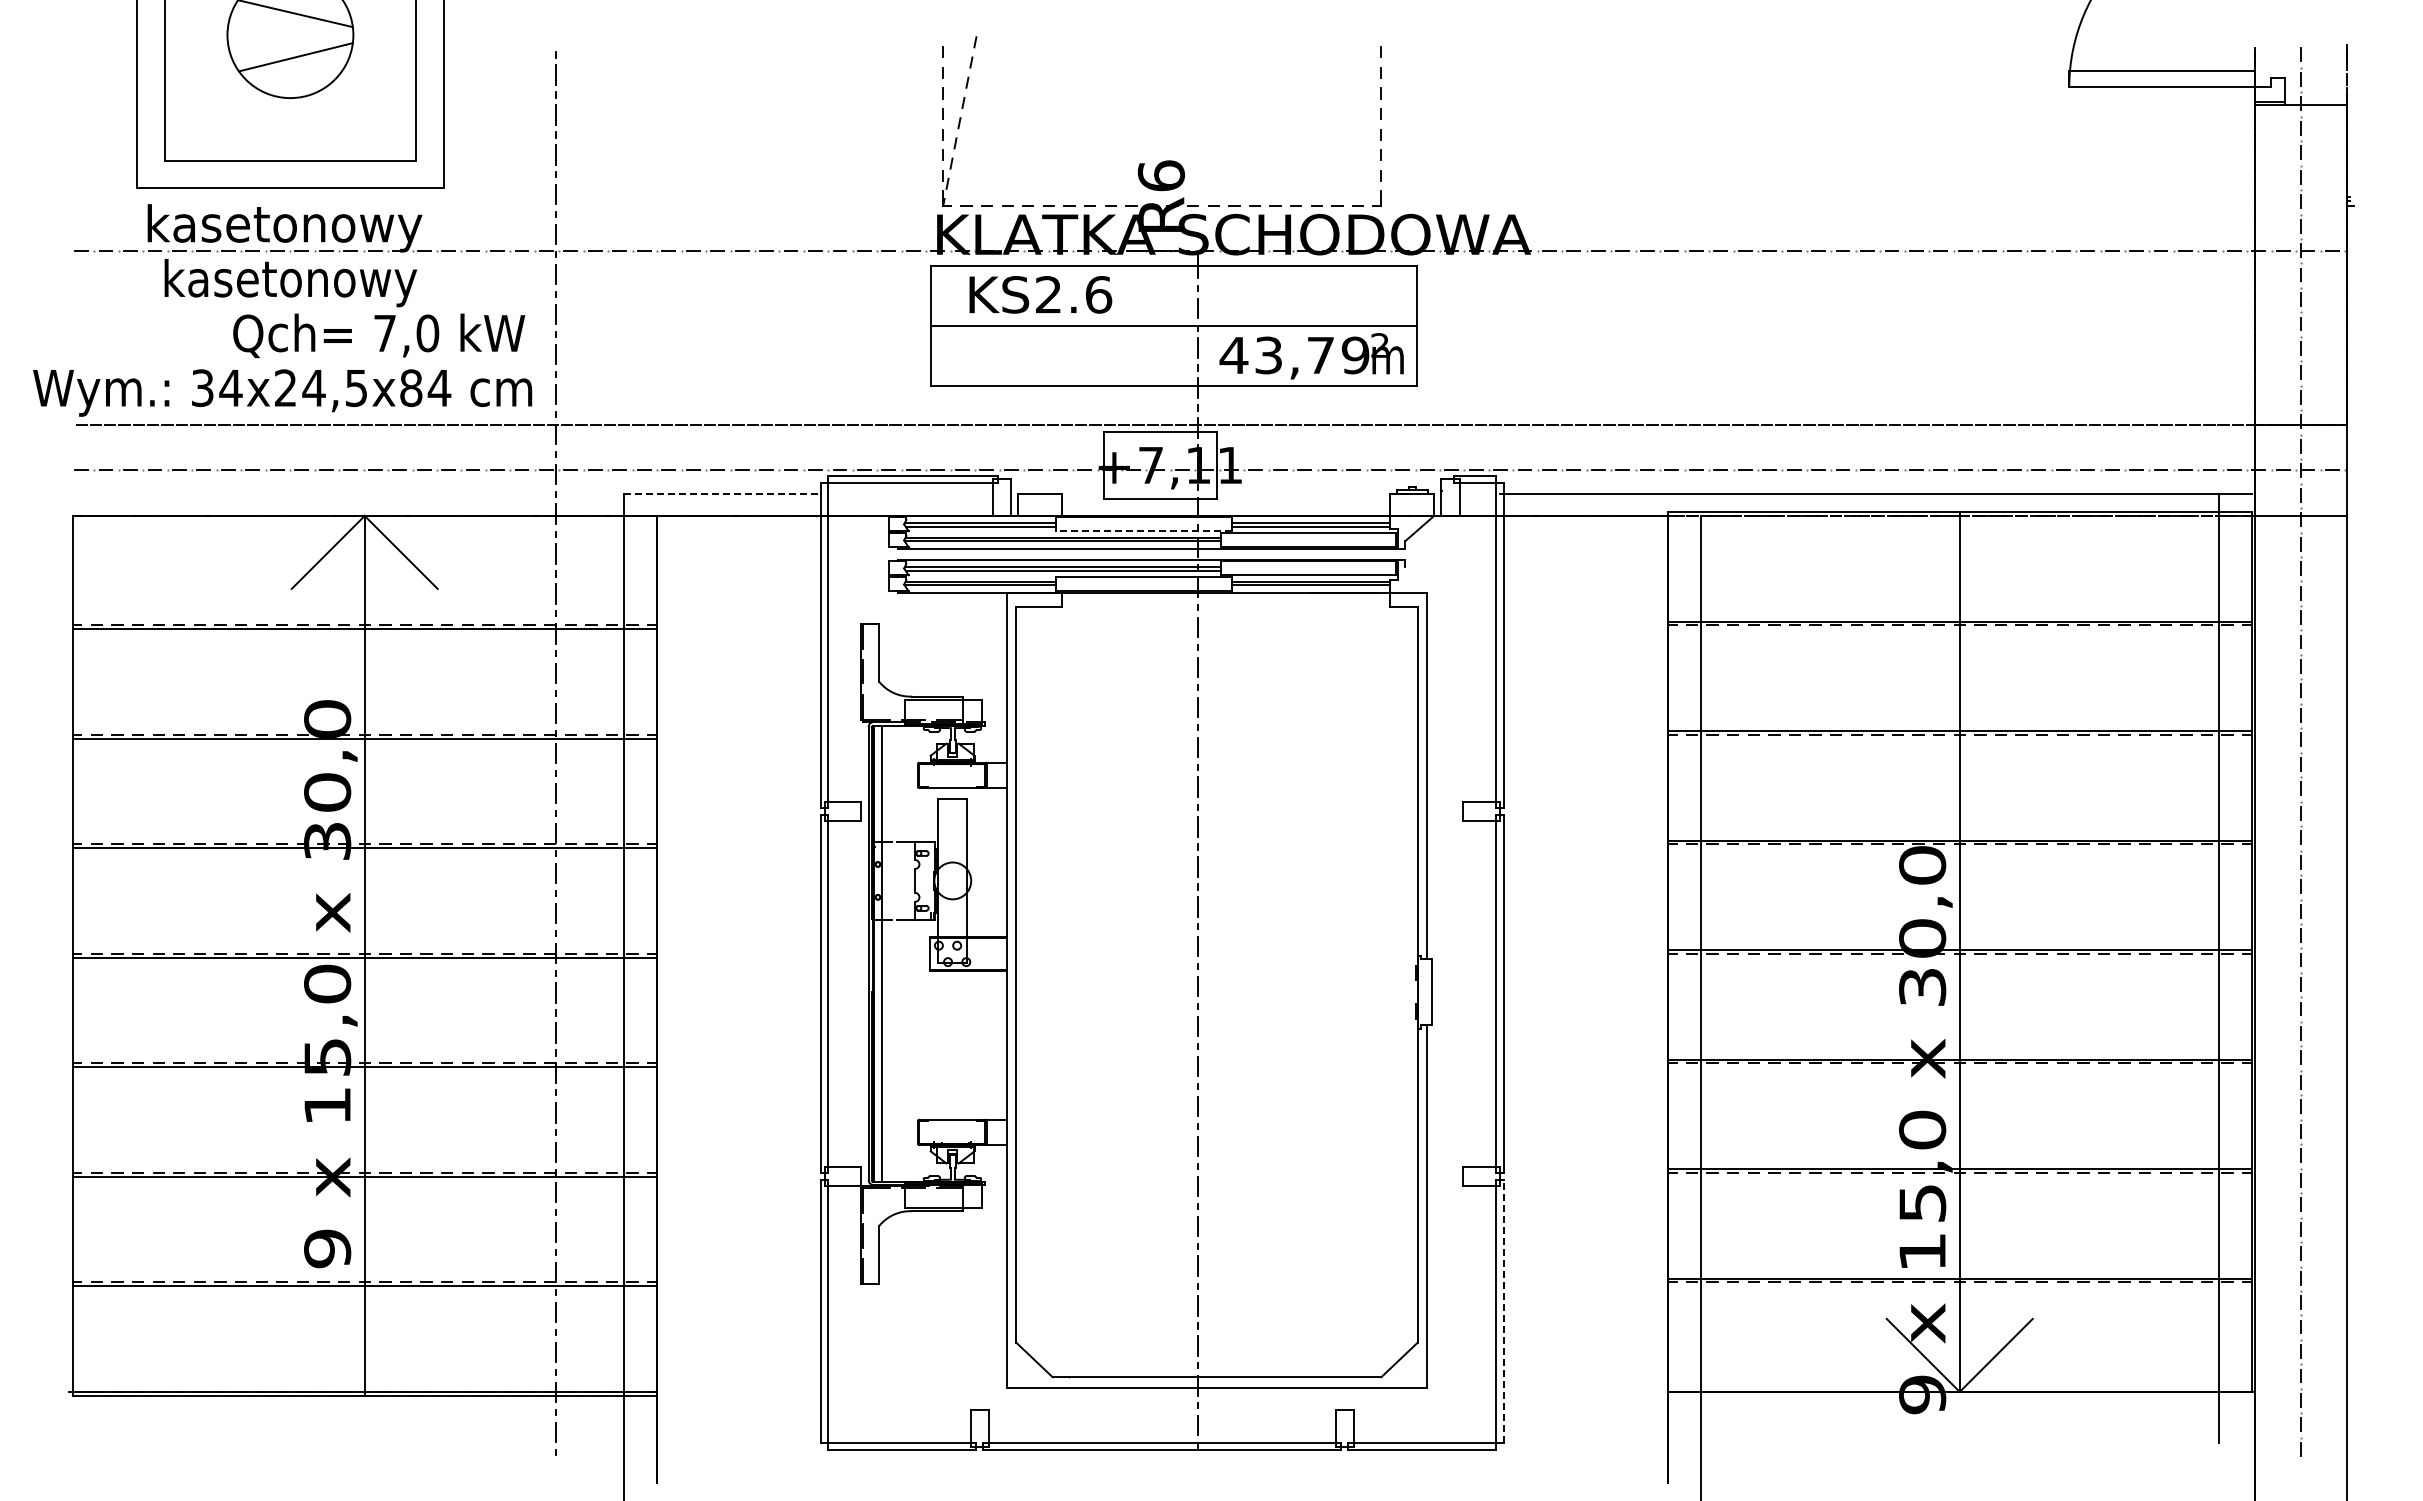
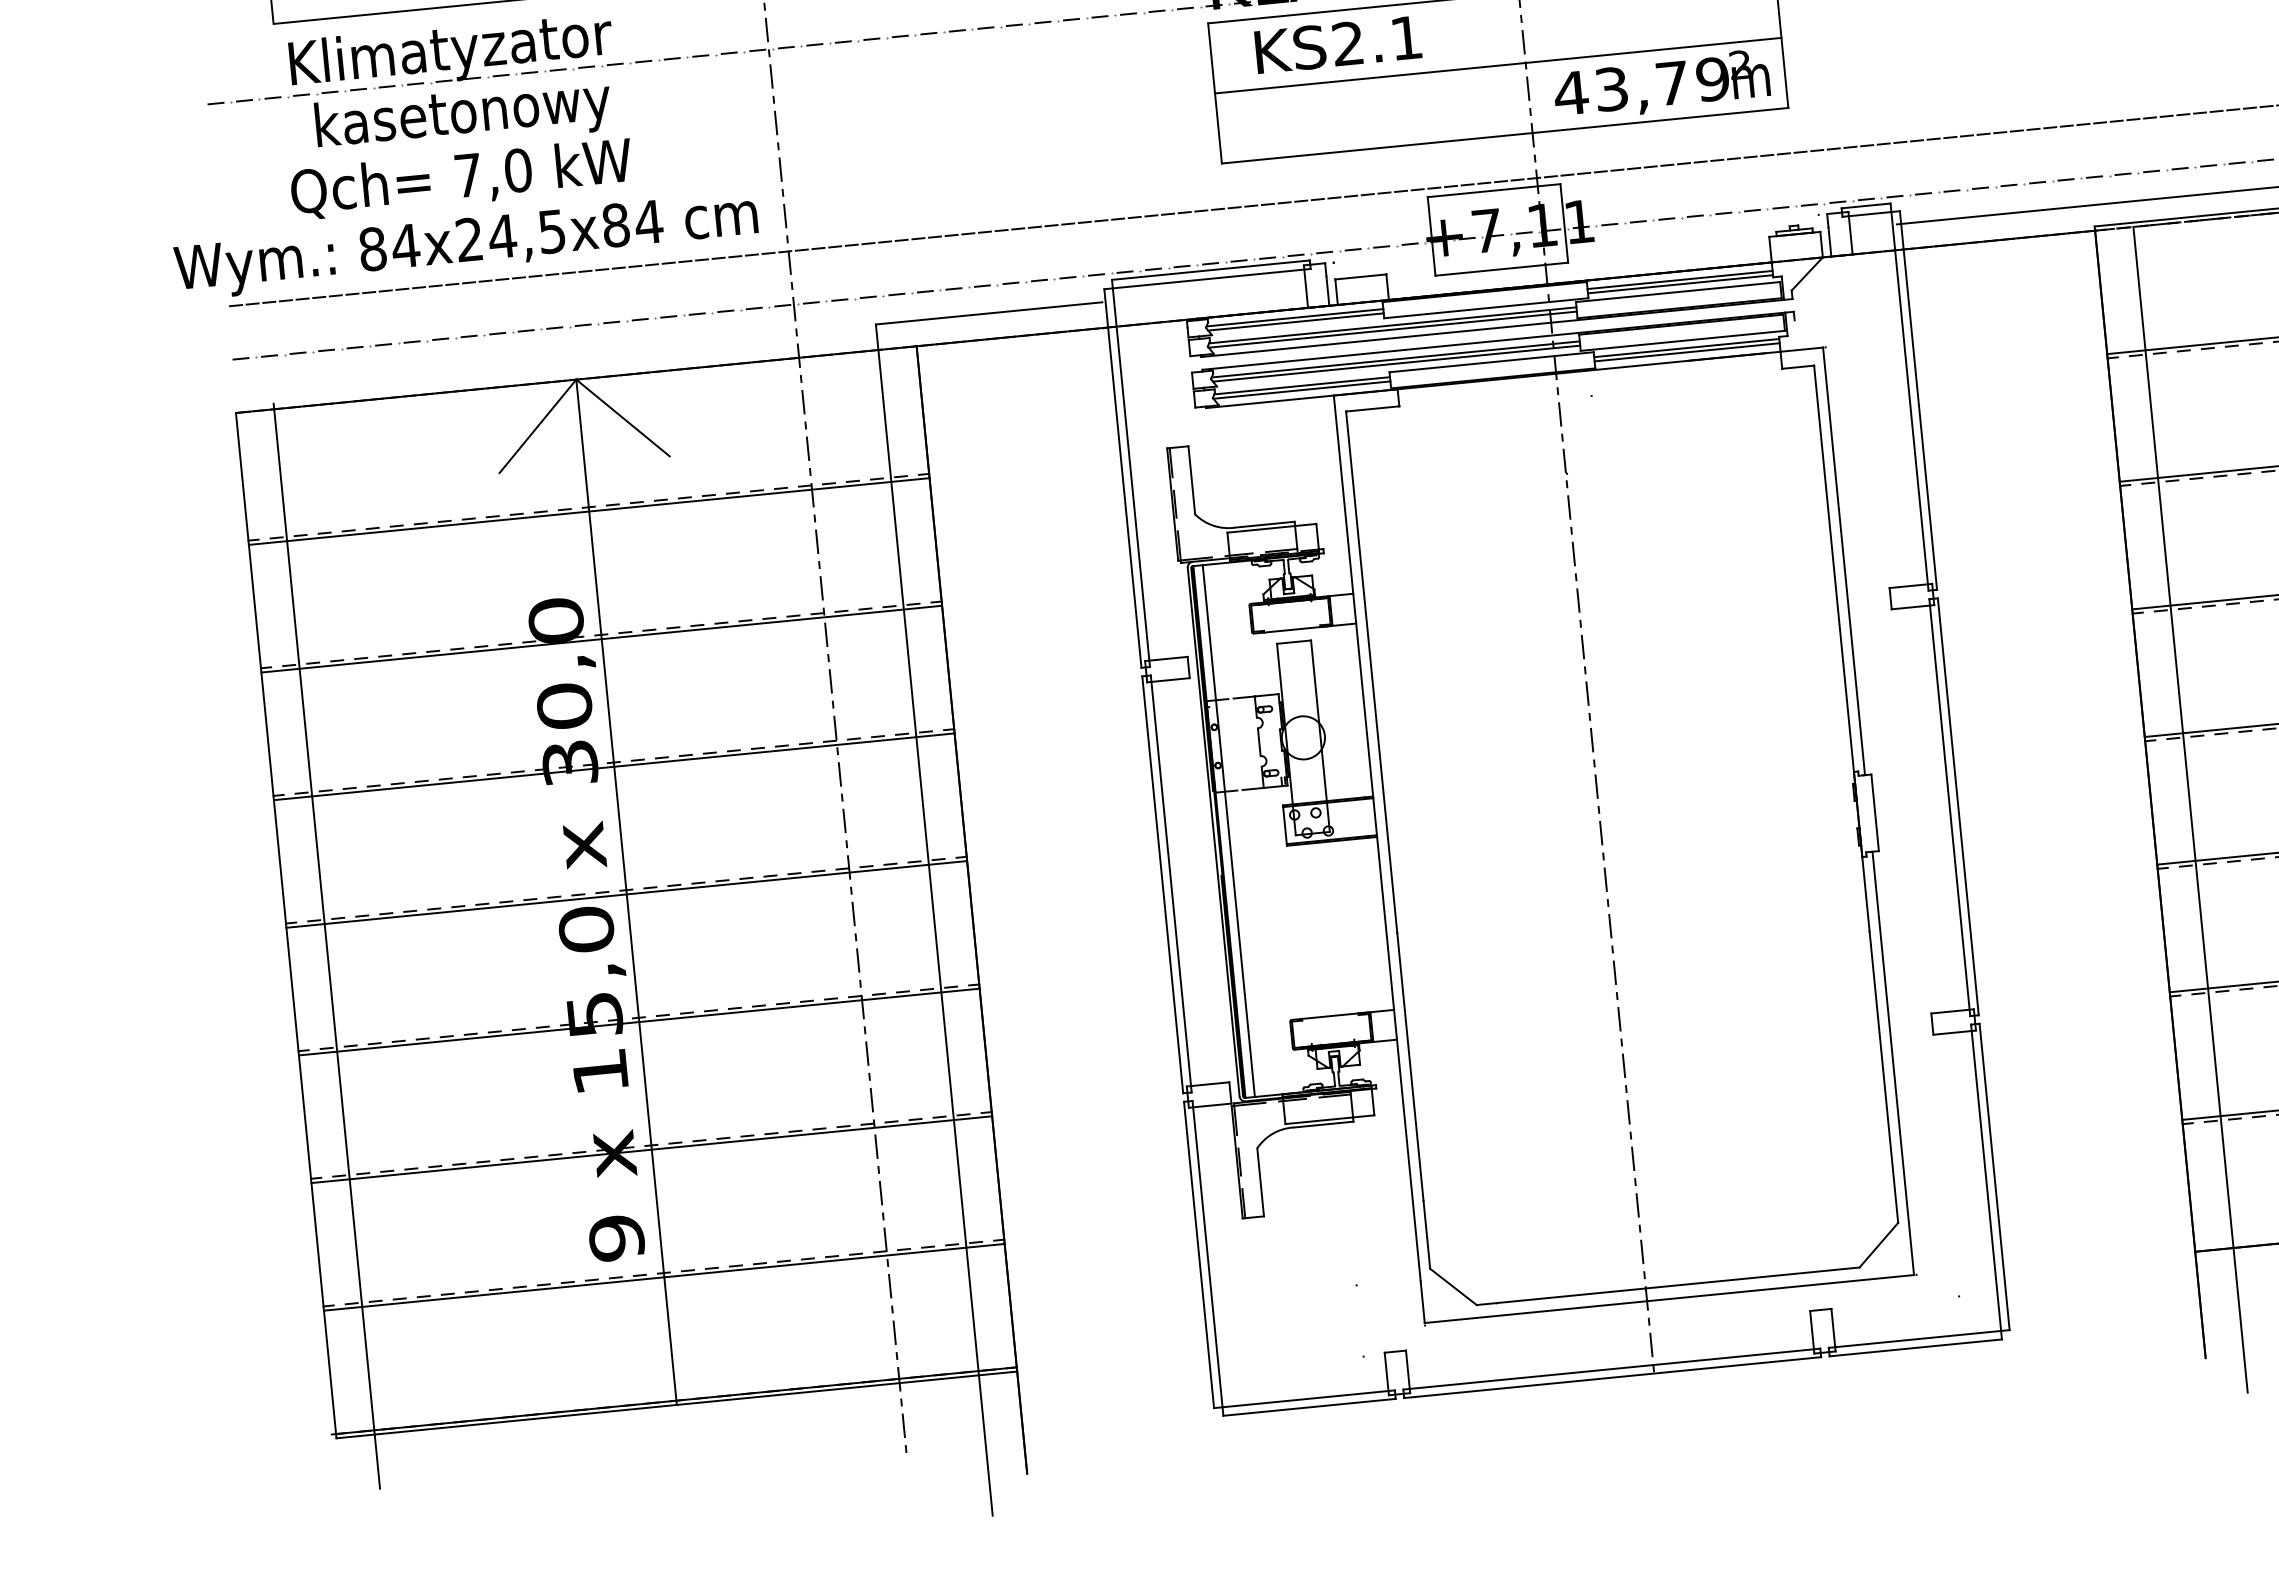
text: (285, 228) -> (451, 53), kasetonowy -> Klimatyzator
text: (1098, 294) -> (1406, 37), KS2.6 -> KS2.1
text: (379, 335) -> (462, 178), moved
text: (202, 388) -> (372, 249), 34x24,5x84 -> 84x24,5x84
line: (720, 494) -> (988, 314), dashed -> solid
line: (1144, 531) -> (1486, 308), dashed -> solid
line: (105, 976) -> (326, 946), added
line: (1503, 1311) -> (1994, 1176), dashed -> solid

